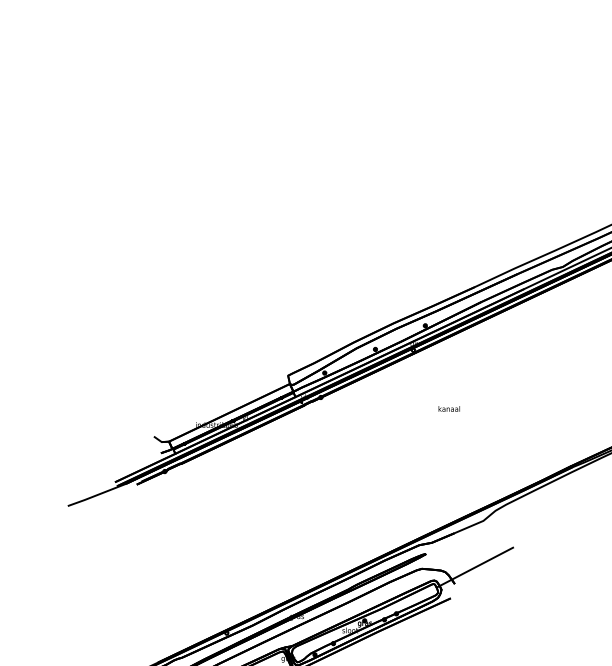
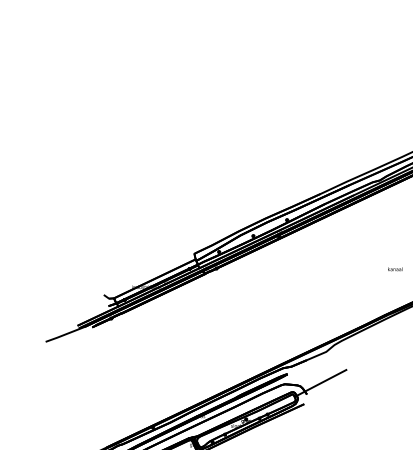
text: (449, 409) -> (395, 269), moved

